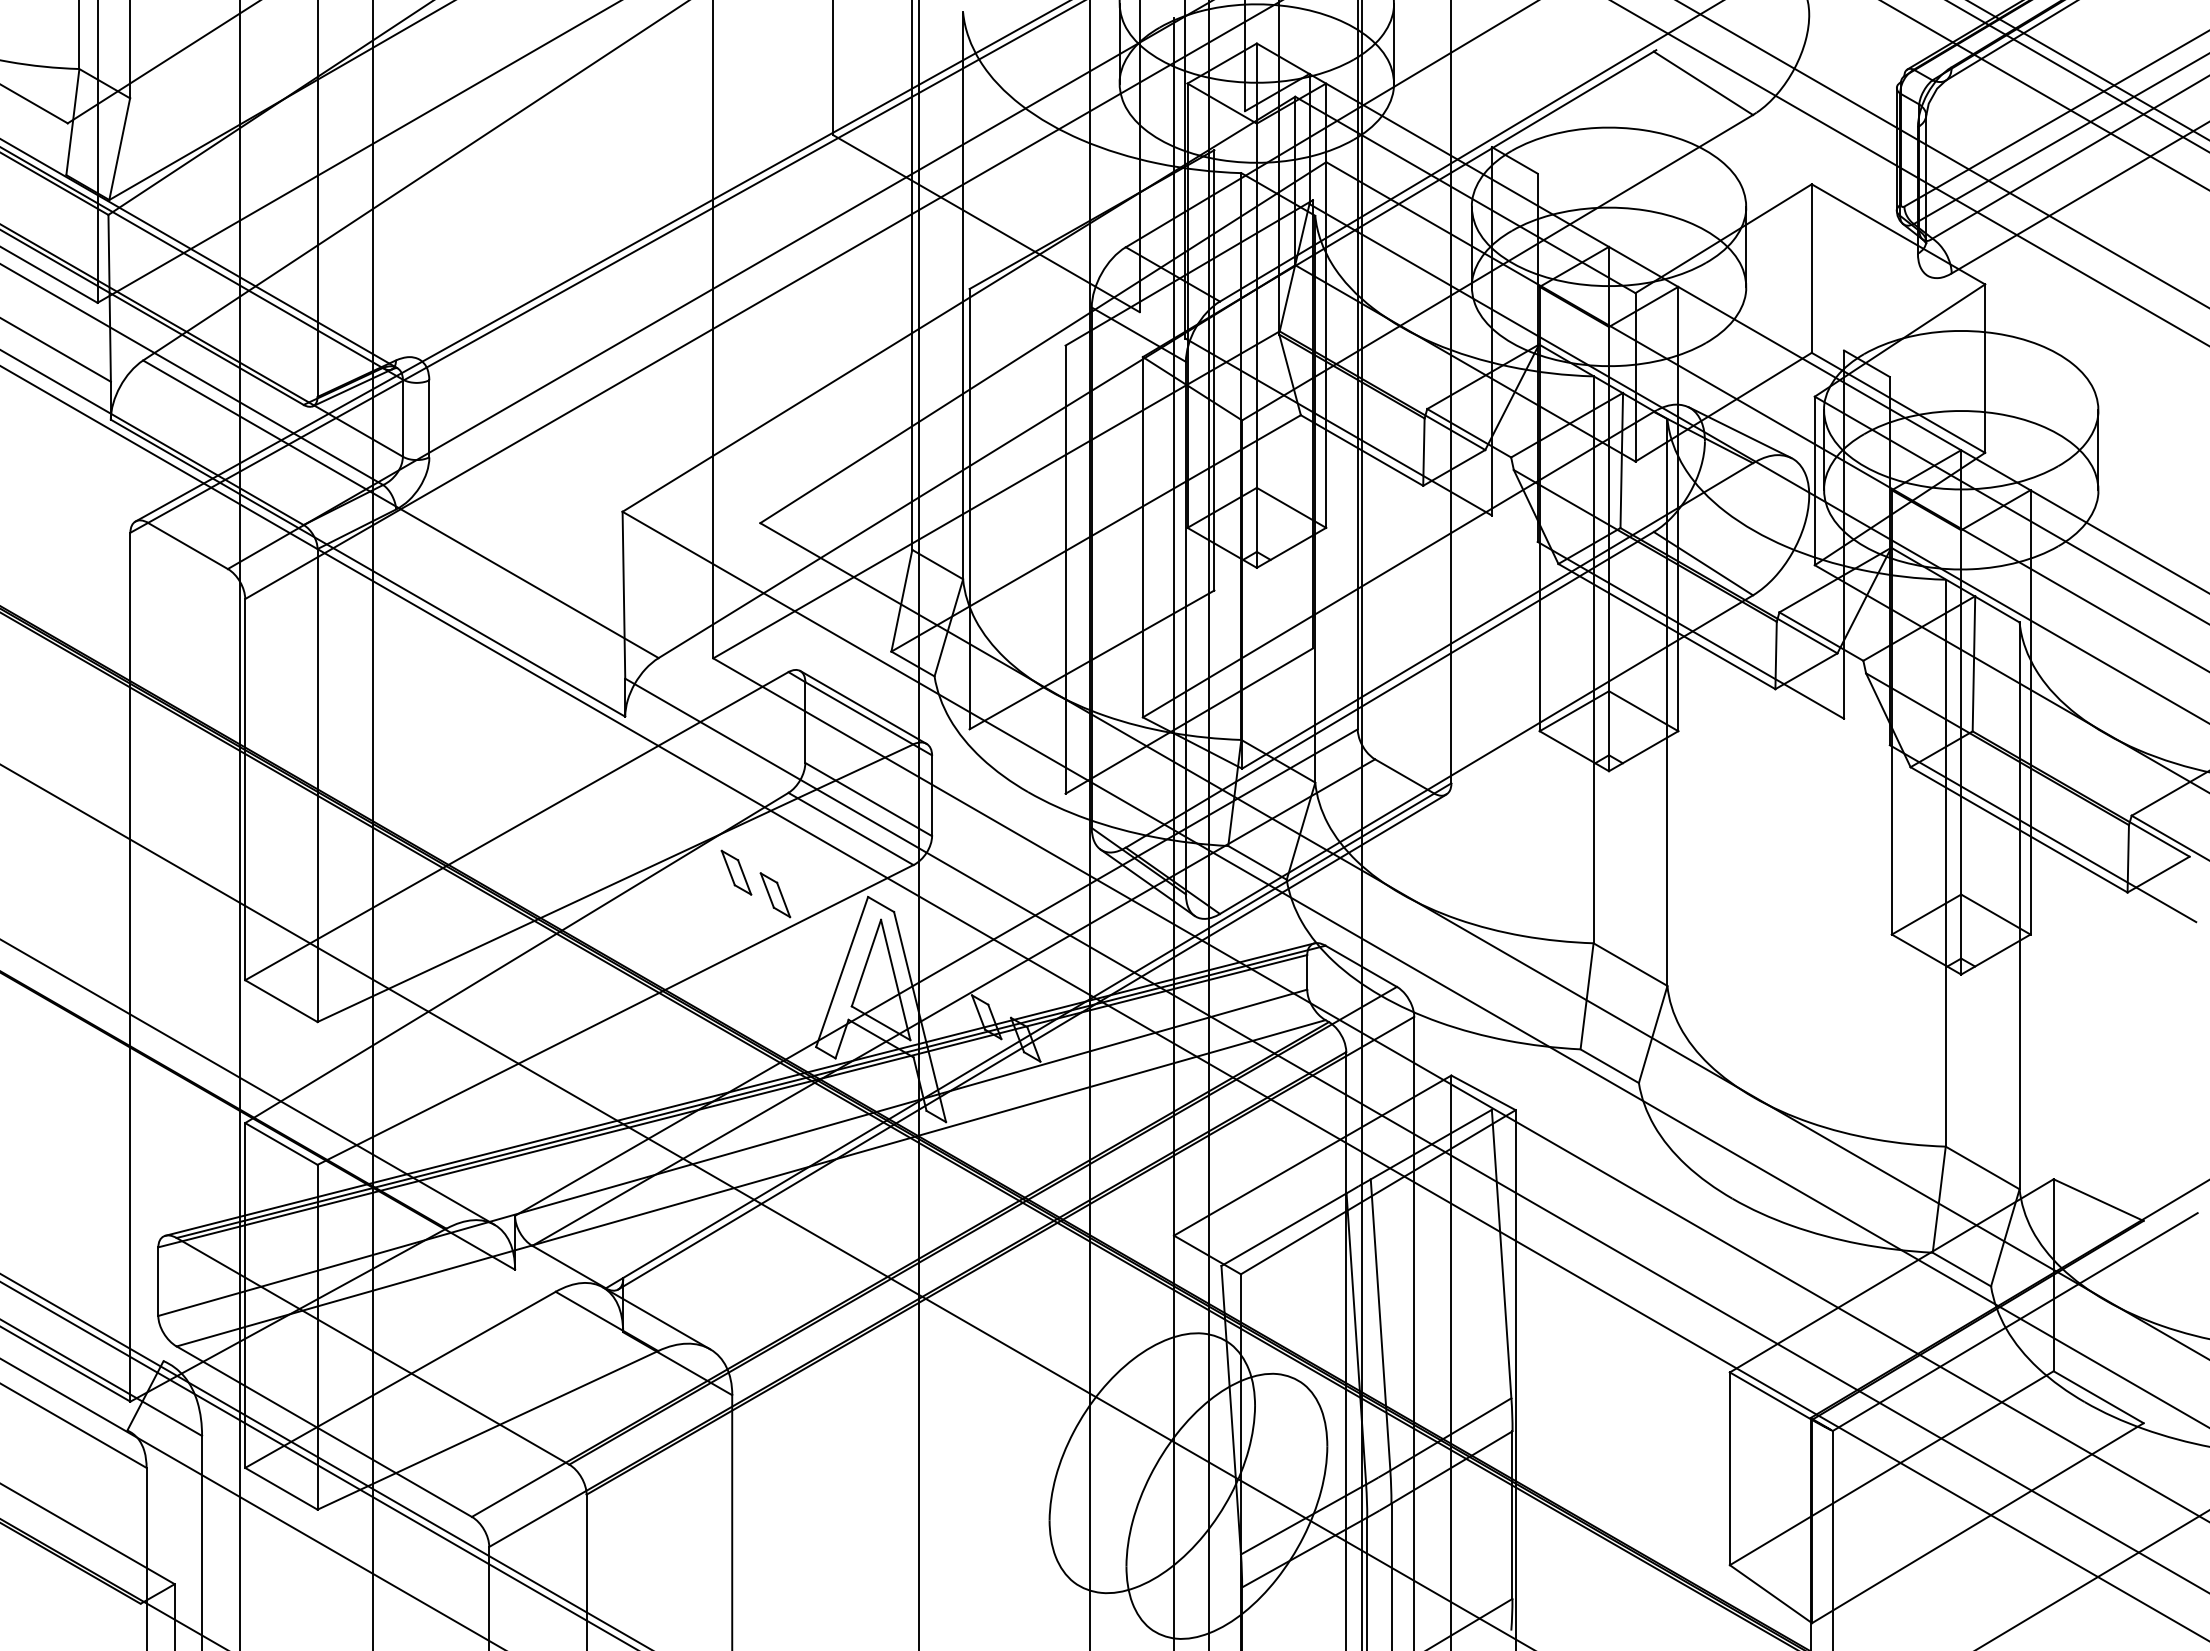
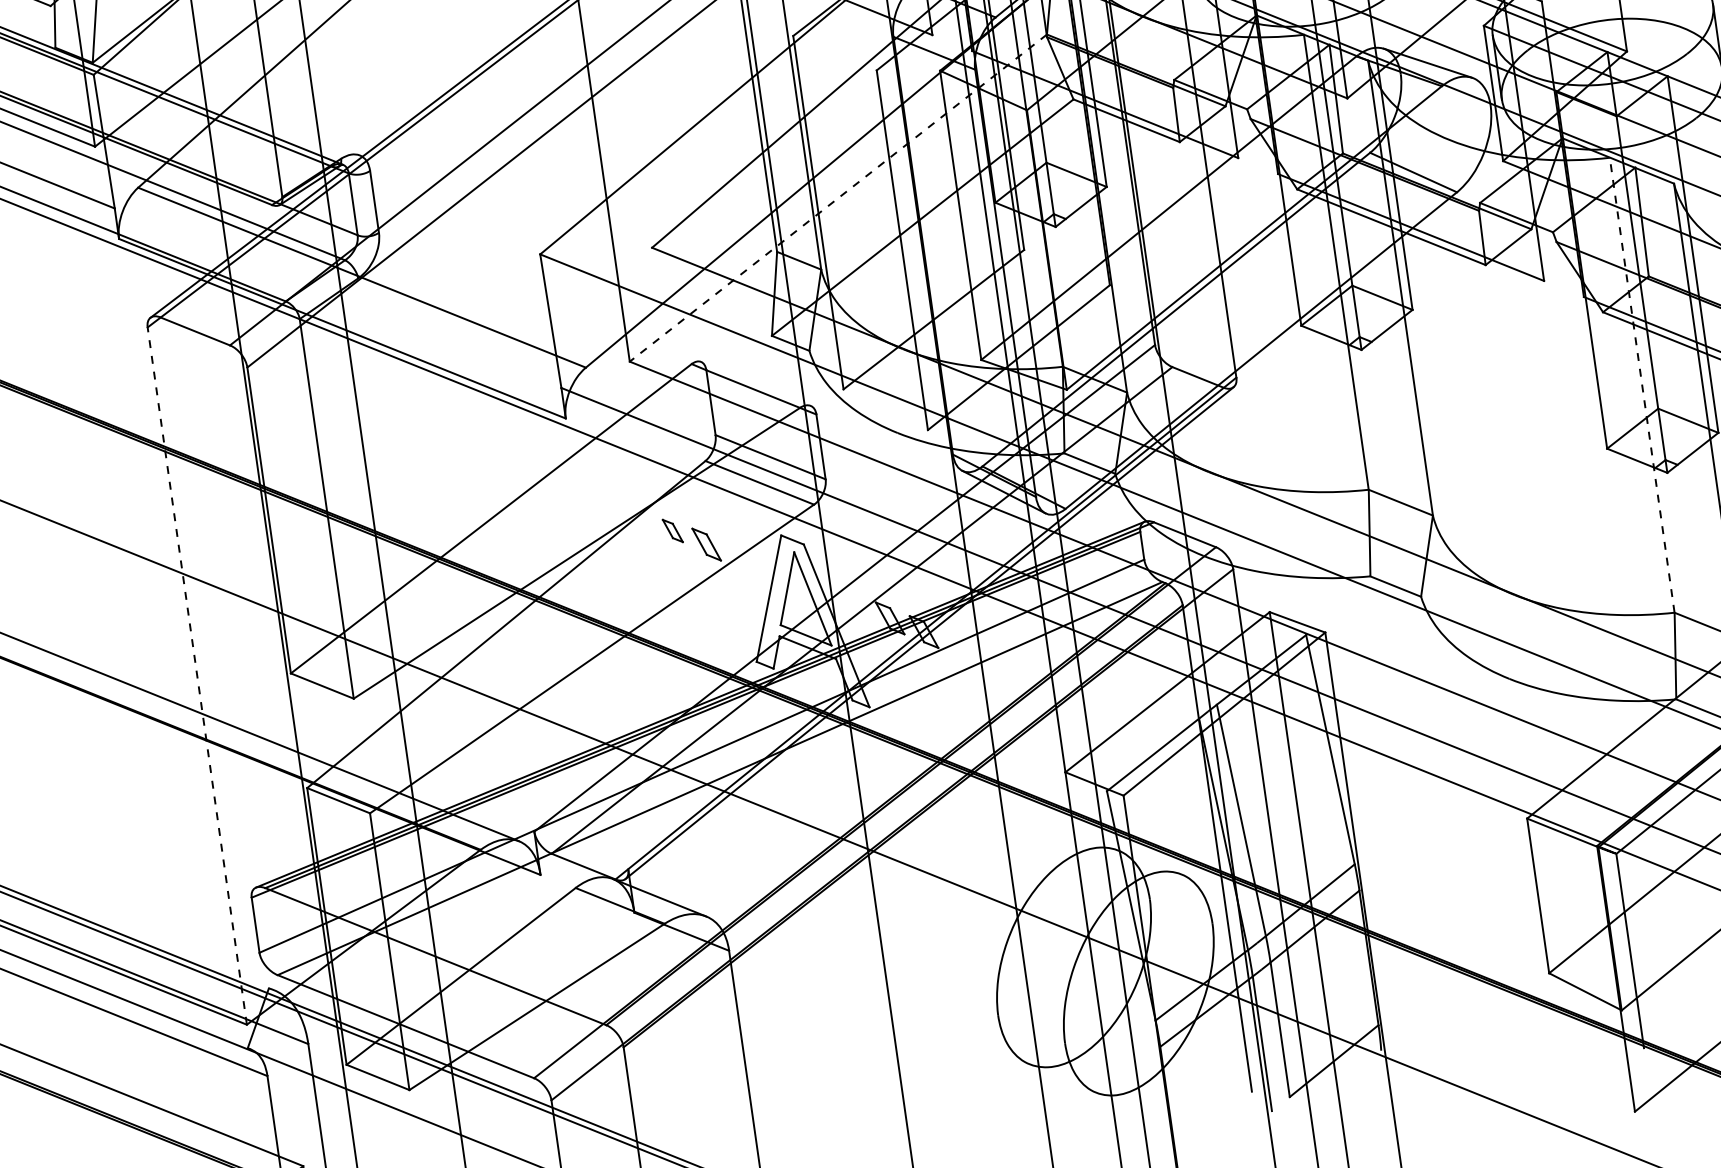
line: (996, 495) -> (838, 198), solid -> dashed
line: (863, 707) -> (755, 383), removed
line: (1945, 862) -> (1641, 384), solid -> dashed
part: (736, 872) -> (672, 530), size x0.7
line: (130, 966) -> (197, 675), solid -> dashed

